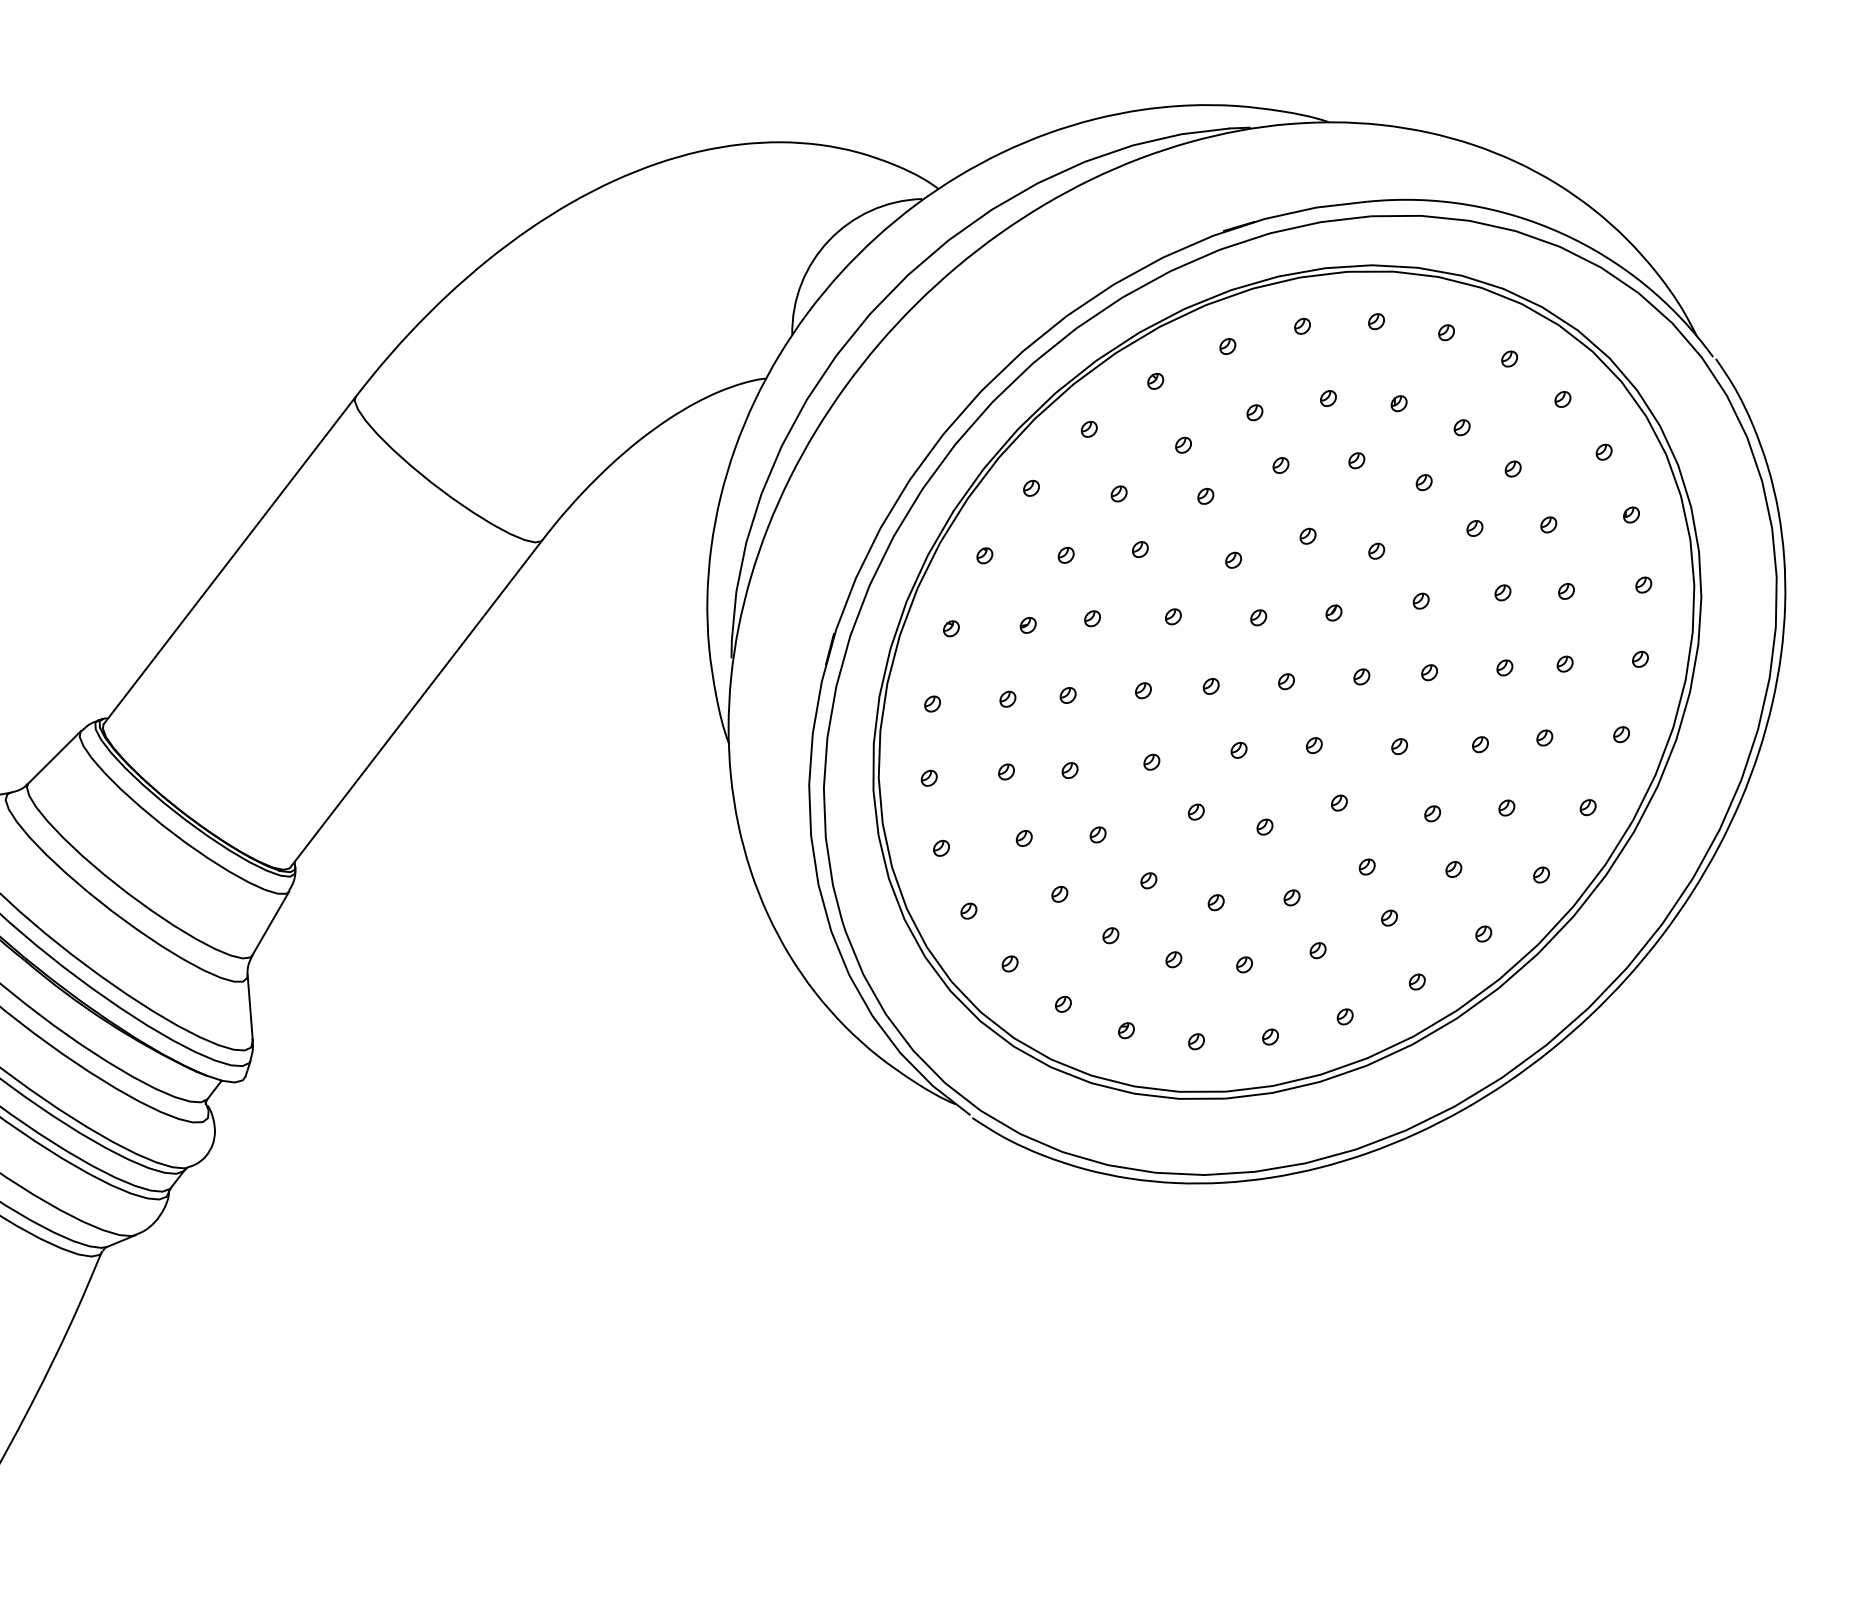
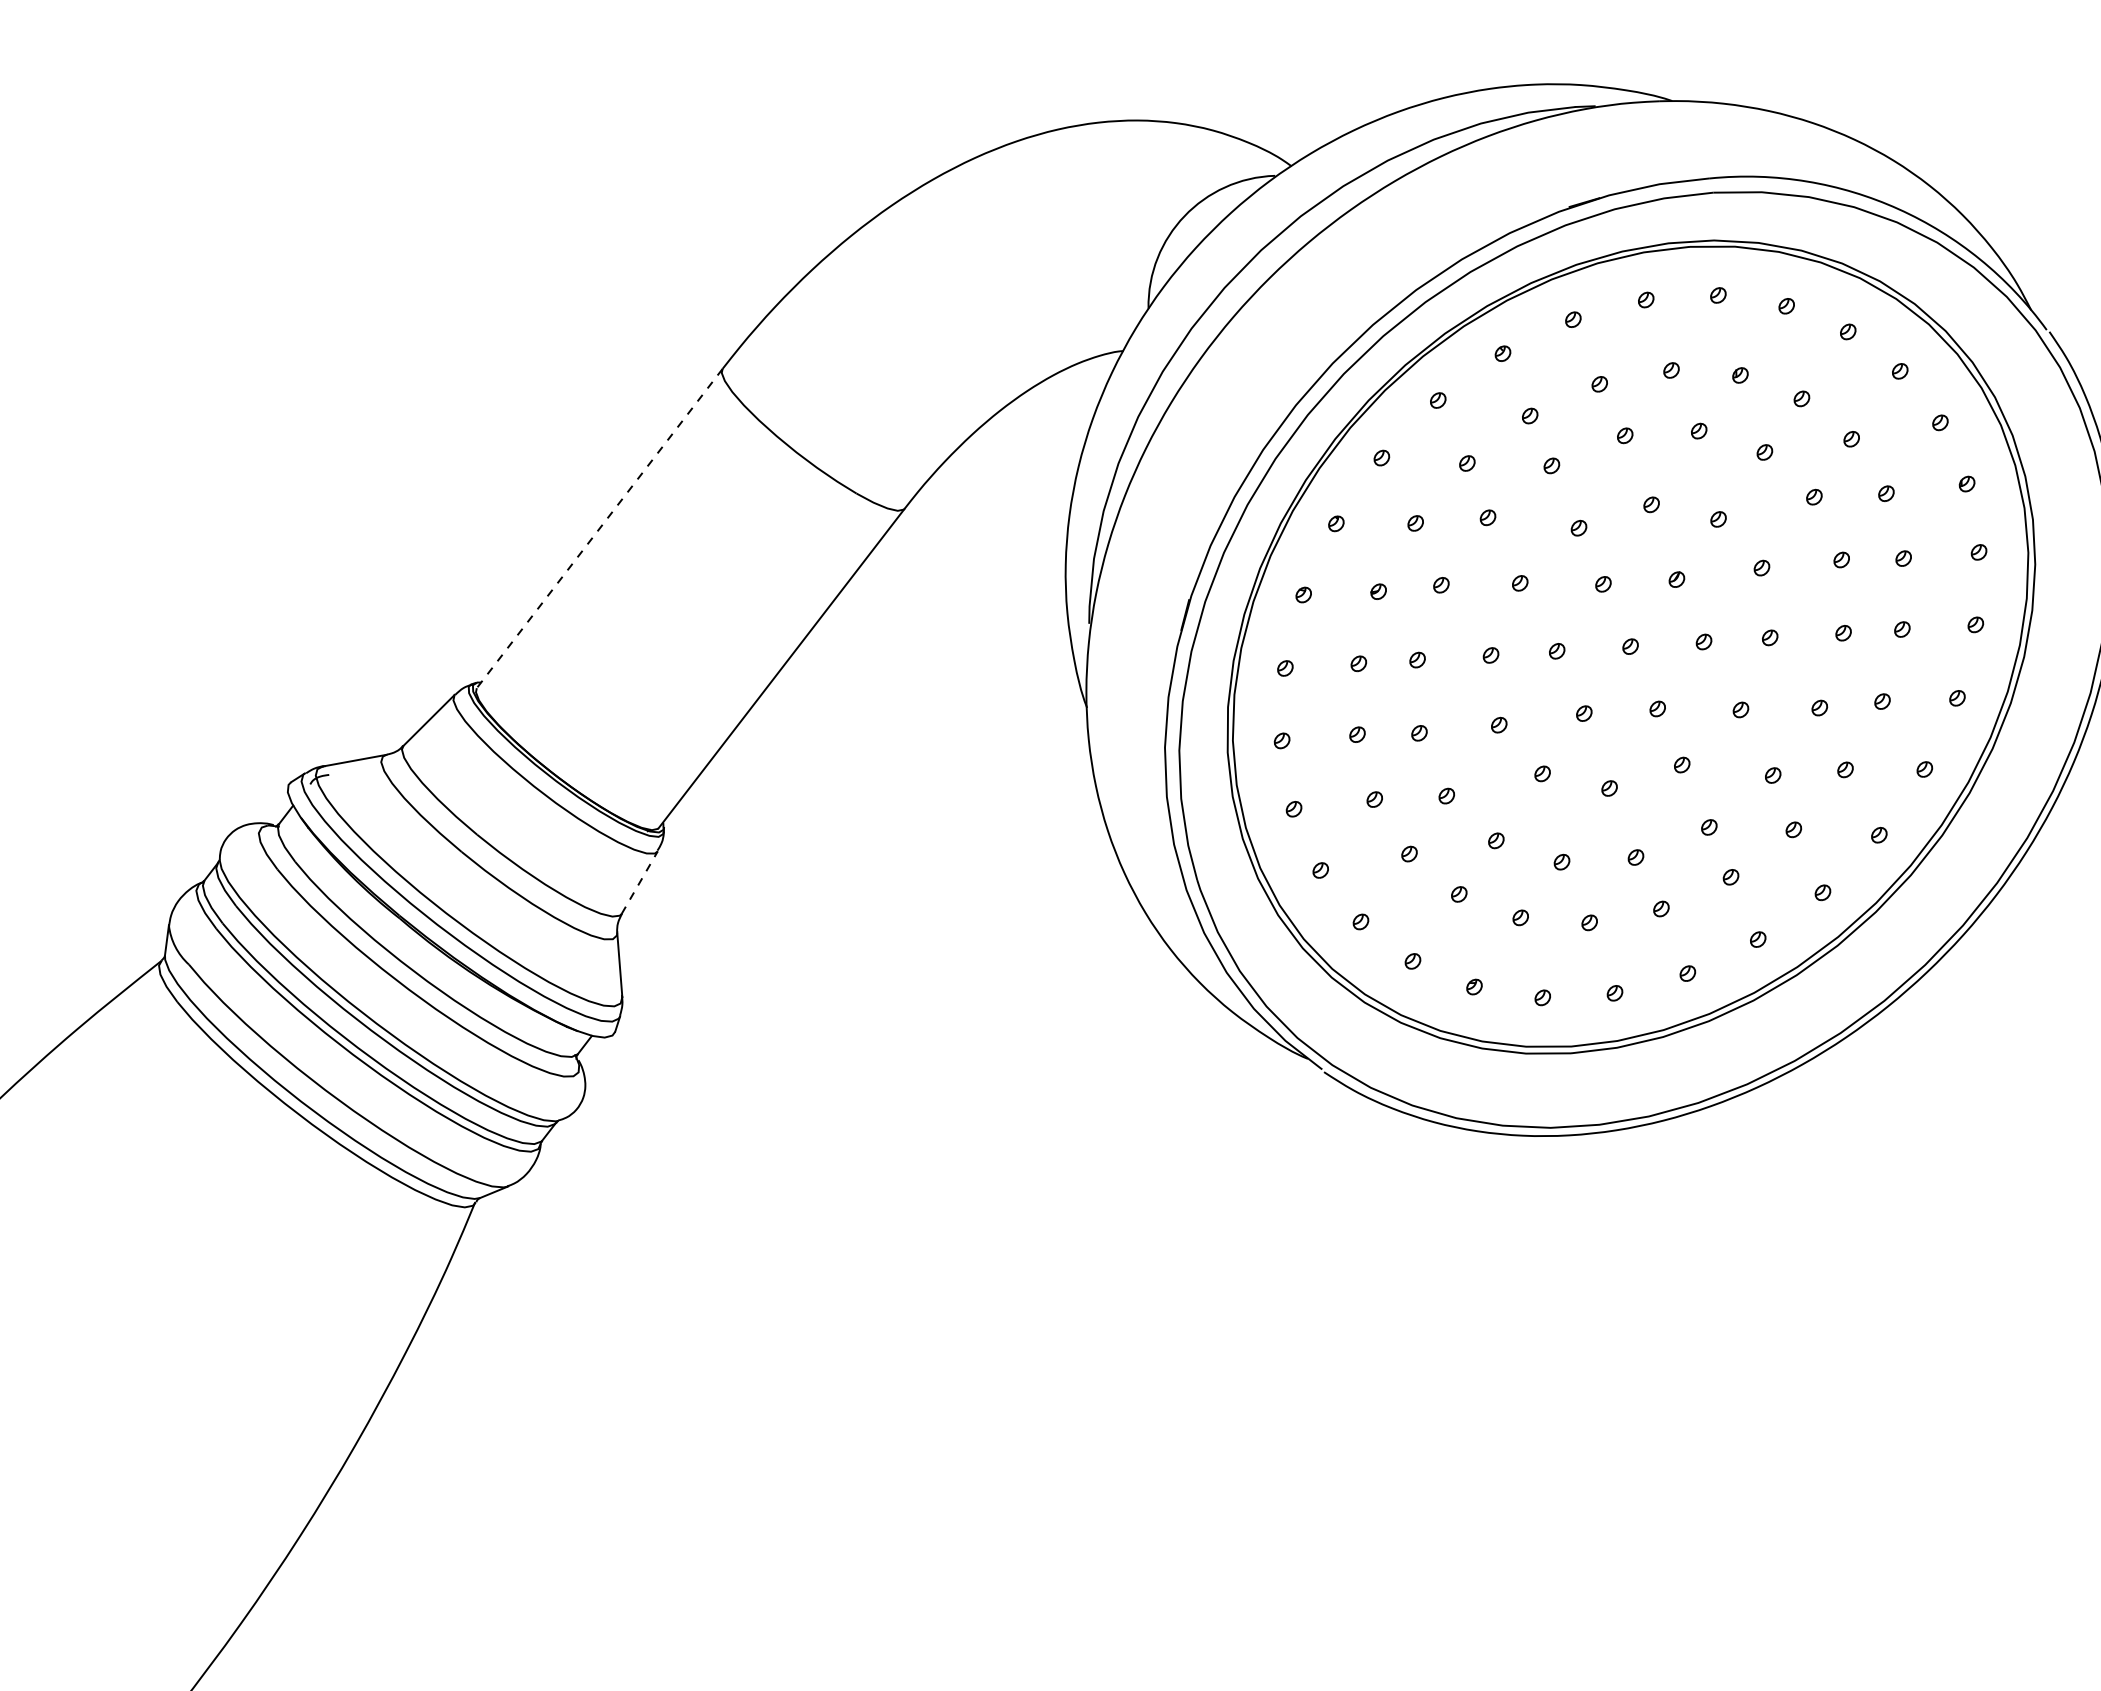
line: (229, 560) -> (599, 528), solid -> dashed
line: (271, 923) -> (640, 882), solid -> dashed

